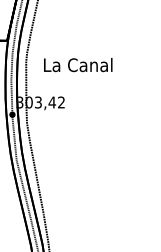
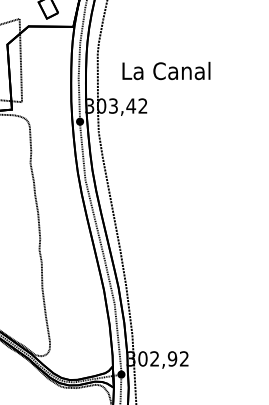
text: (78, 64) -> (166, 70), moved

